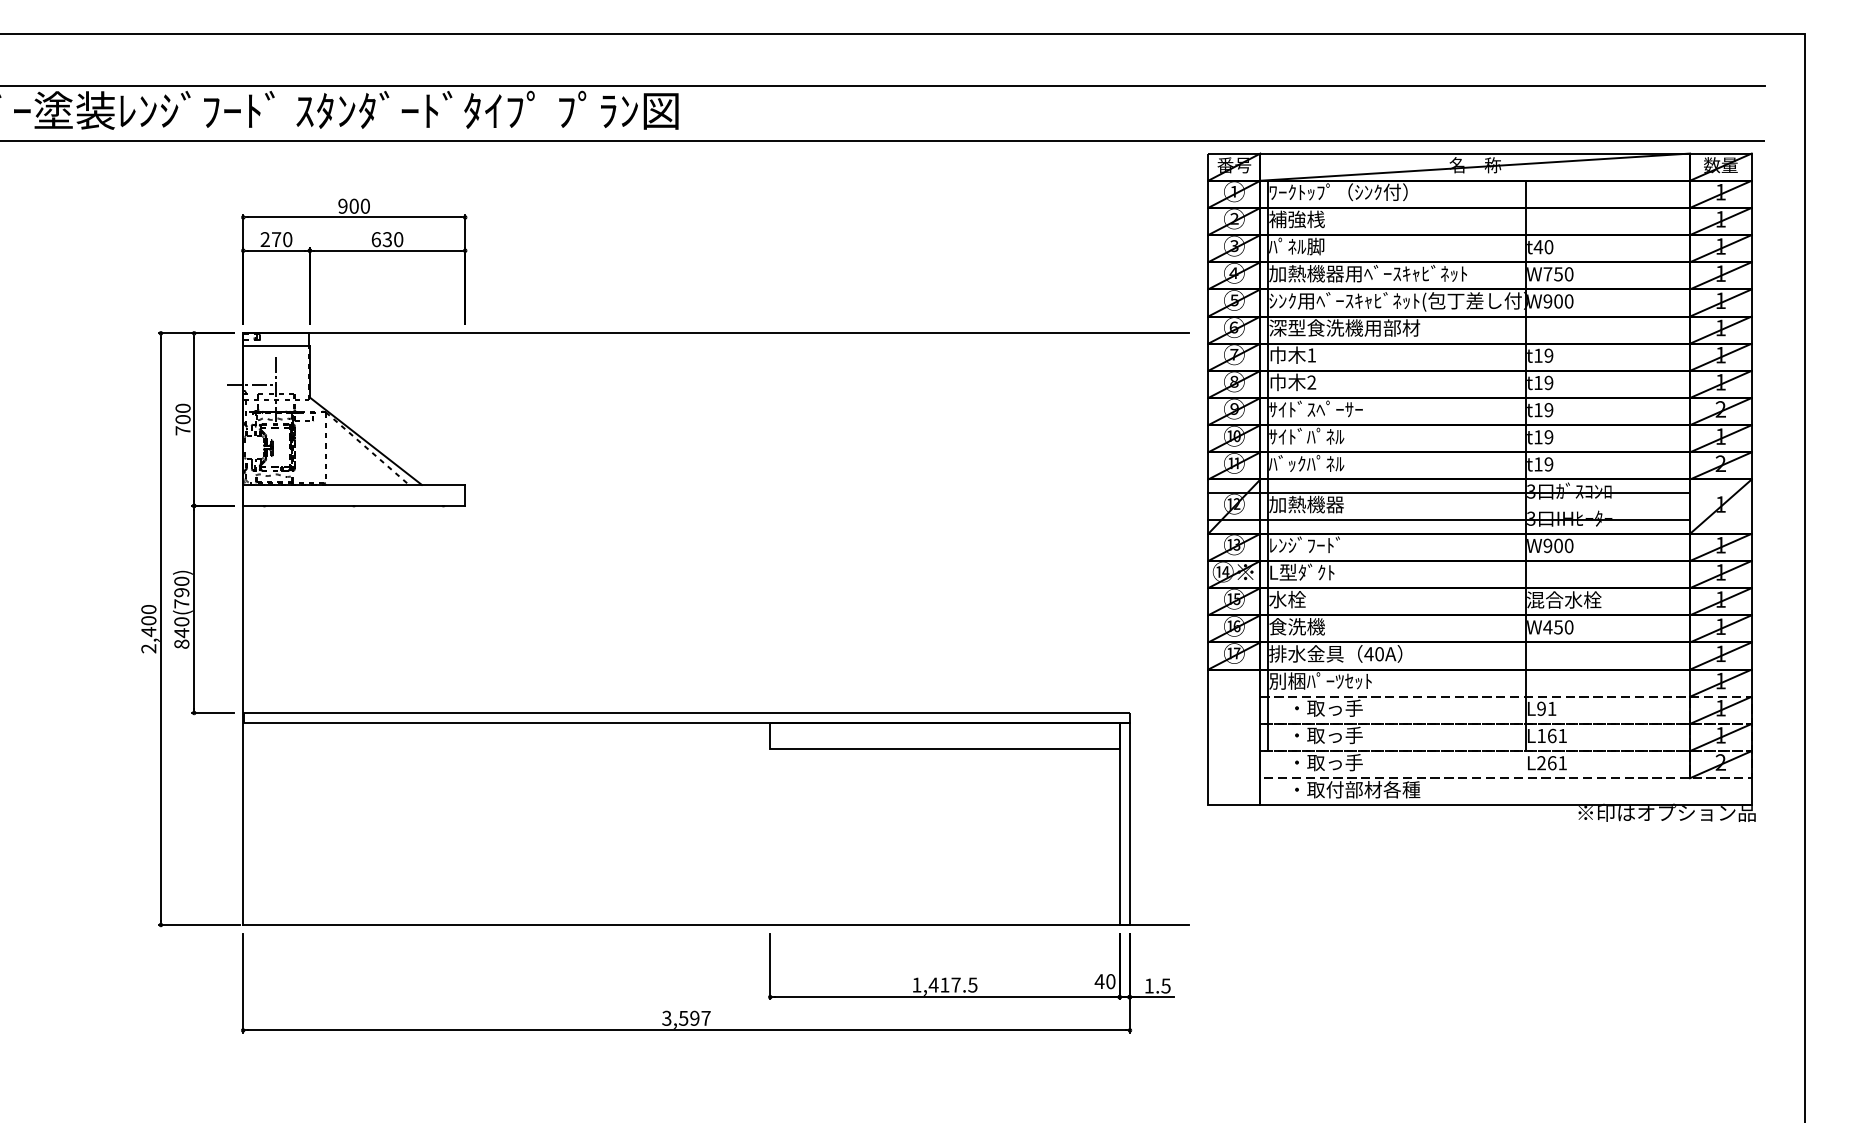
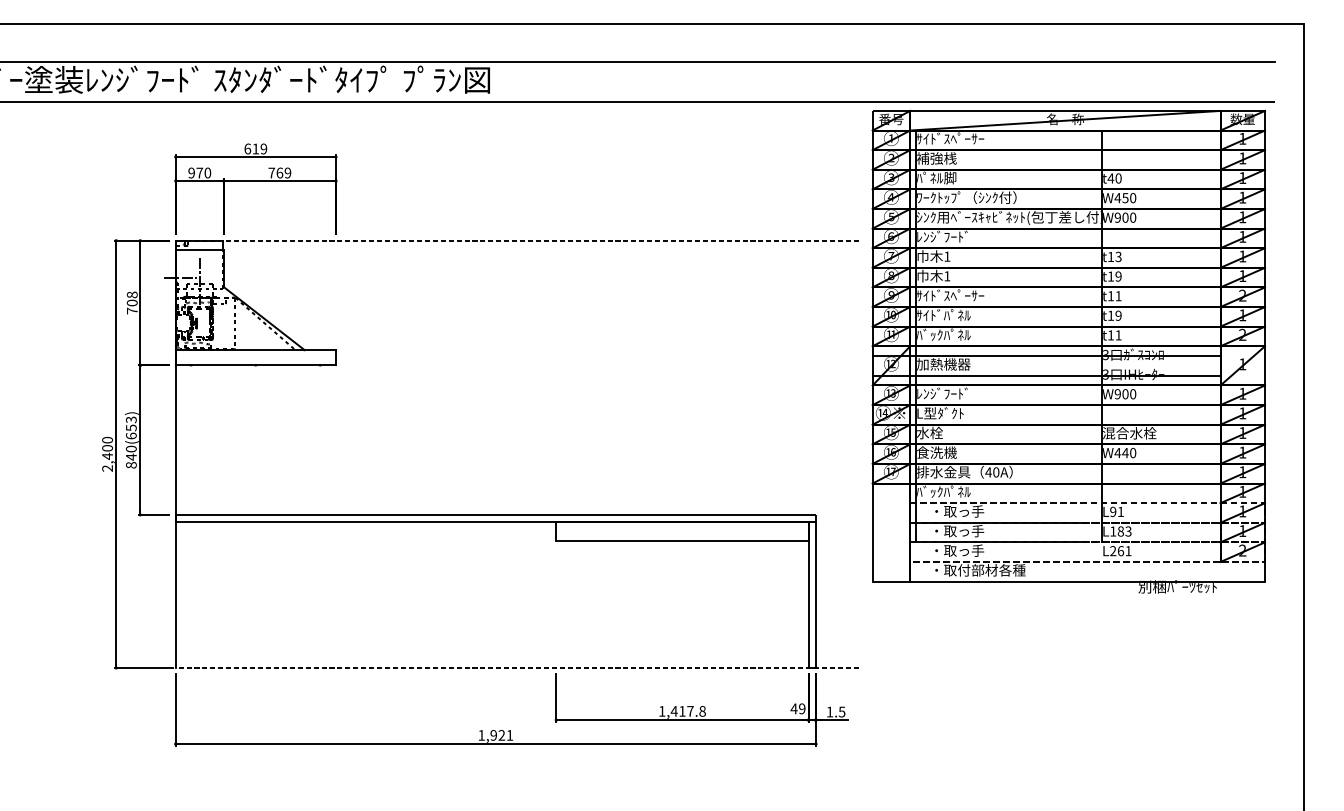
text: (1338, 192) -> (966, 139), ﾜｰｸﾄｯﾌﾟ（ｼﾝｸ付） -> ｻｲﾄﾞｽﾍﾟｰｻｰ
text: (353, 205) -> (255, 148), 900 -> 619
text: (264, 239) -> (191, 172), 270 -> 970
text: (387, 239) -> (279, 172), 630 -> 769
text: (1367, 273) -> (987, 197), 加熱機器用ﾍﾞｰｽｷｬﾋﾞﾈｯﾄ -> ﾜｰｸﾄｯﾌﾟ（ｼﾝｸ付）
text: (1547, 274) -> (1117, 198), W750 -> W450
text: (1344, 327) -> (970, 236), 深型食洗機用部材 -> ﾚﾝｼﾞﾌｰﾄﾞ
line: (715, 333) -> (516, 240), solid -> dashed
text: (1548, 355) -> (1118, 256), t19 -> t13
text: (1311, 382) -> (947, 276), 2 -> 1
text: (183, 407) -> (132, 294), 700 -> 708
text: (1548, 410) -> (1118, 296), t19 -> t11
text: (1548, 464) -> (1118, 335), t19 -> t11
text: (181, 592) -> (131, 427), 840(790) -> 840(653)
text: (1558, 627) -> (1125, 453), W450 -> W440
text: (1320, 680) -> (953, 491), 別梱ﾊﾟｰﾂｾｯﾄ -> ﾊﾞｯｸﾊﾟﾈﾙ
text: (1556, 735) -> (1124, 531), L161 -> L183
text: (1665, 812) -> (1202, 586), ※印はオプション品 -> 別梱ﾊﾟｰﾂｾｯﾄ
line: (715, 925) -> (516, 668), solid -> dashed
text: (1110, 981) -> (801, 708), 40 -> 49
text: (972, 984) -> (702, 710), 1,417.5 -> 1,417.8
text: (686, 1017) -> (495, 734), 3,597 -> 1,921

